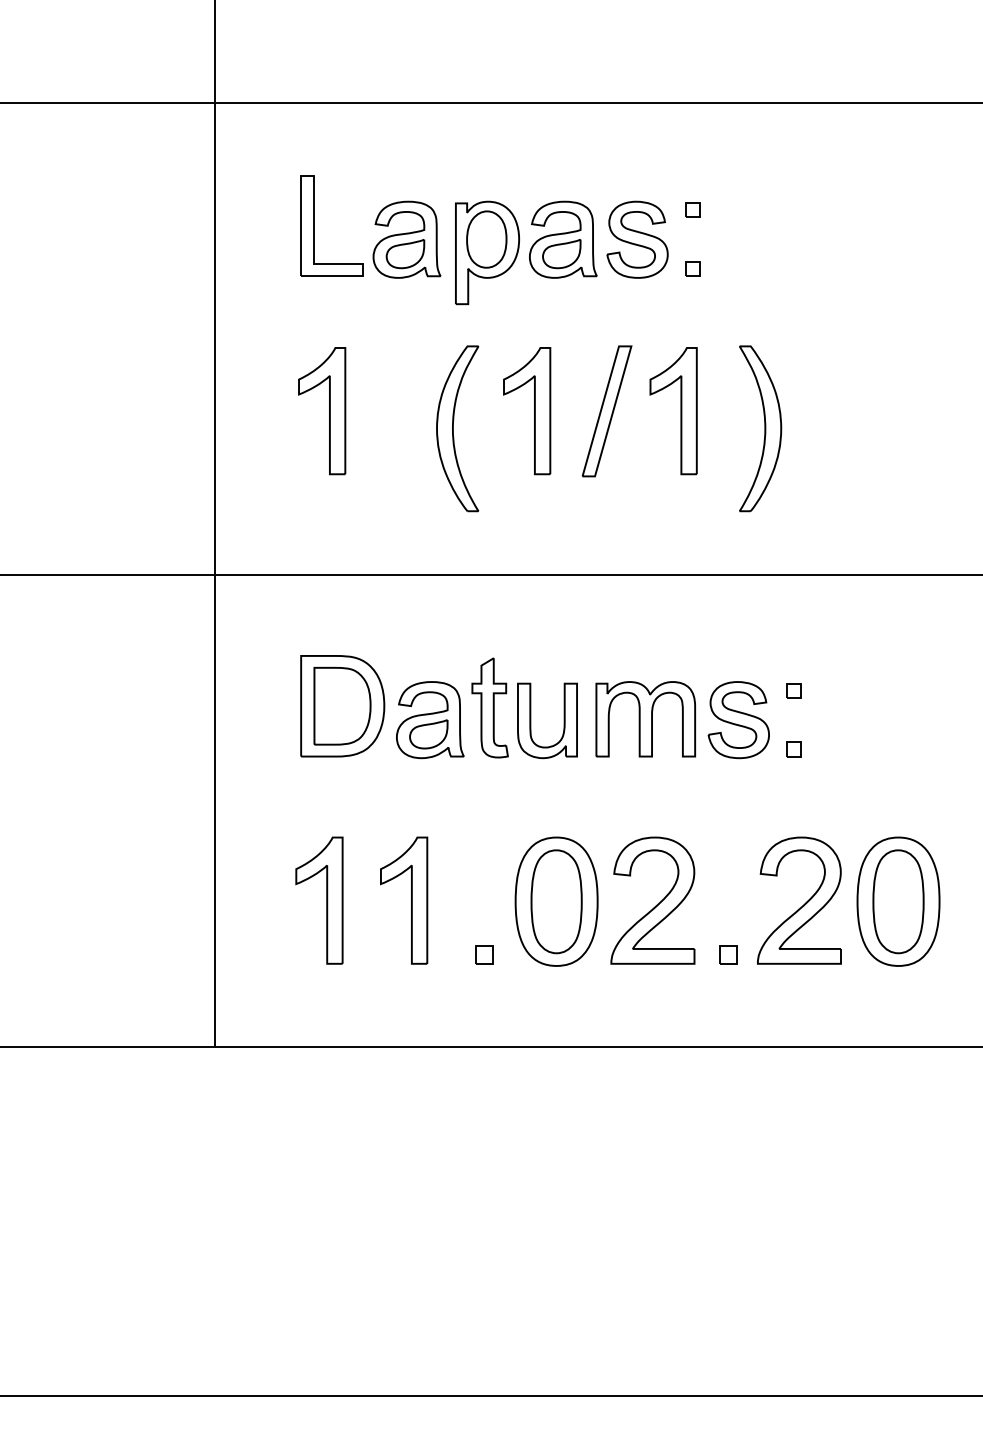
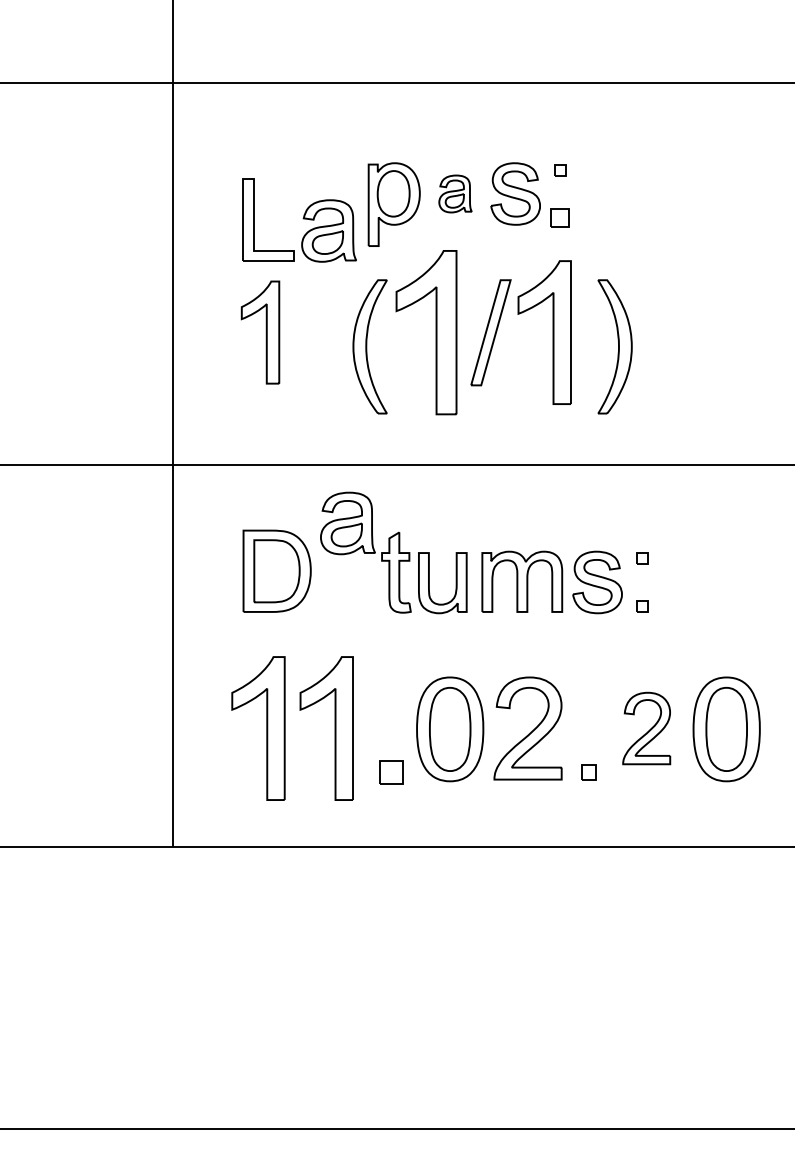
part: (370, 226) -> (299, 220), moved
part: (563, 239) -> (455, 193), size x0.6
part: (693, 268) -> (560, 217), size x1.6
part: (526, 411) -> (425, 332), size x1.6
part: (673, 411) -> (544, 332), size x1.4
part: (429, 720) -> (347, 523), moved
part: (318, 900) -> (257, 728), size x1.4
part: (403, 900) -> (326, 728), size x1.4
part: (799, 900) -> (646, 728), size x0.7
part: (484, 955) -> (391, 772), size x1.6

